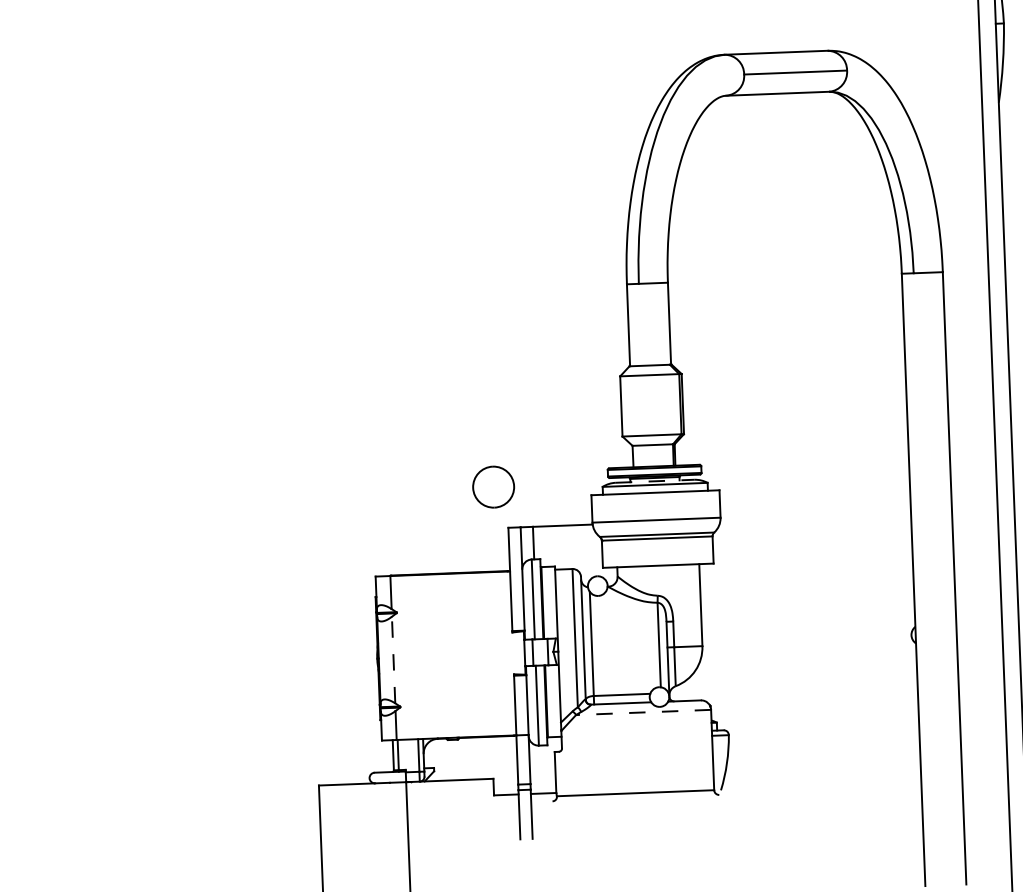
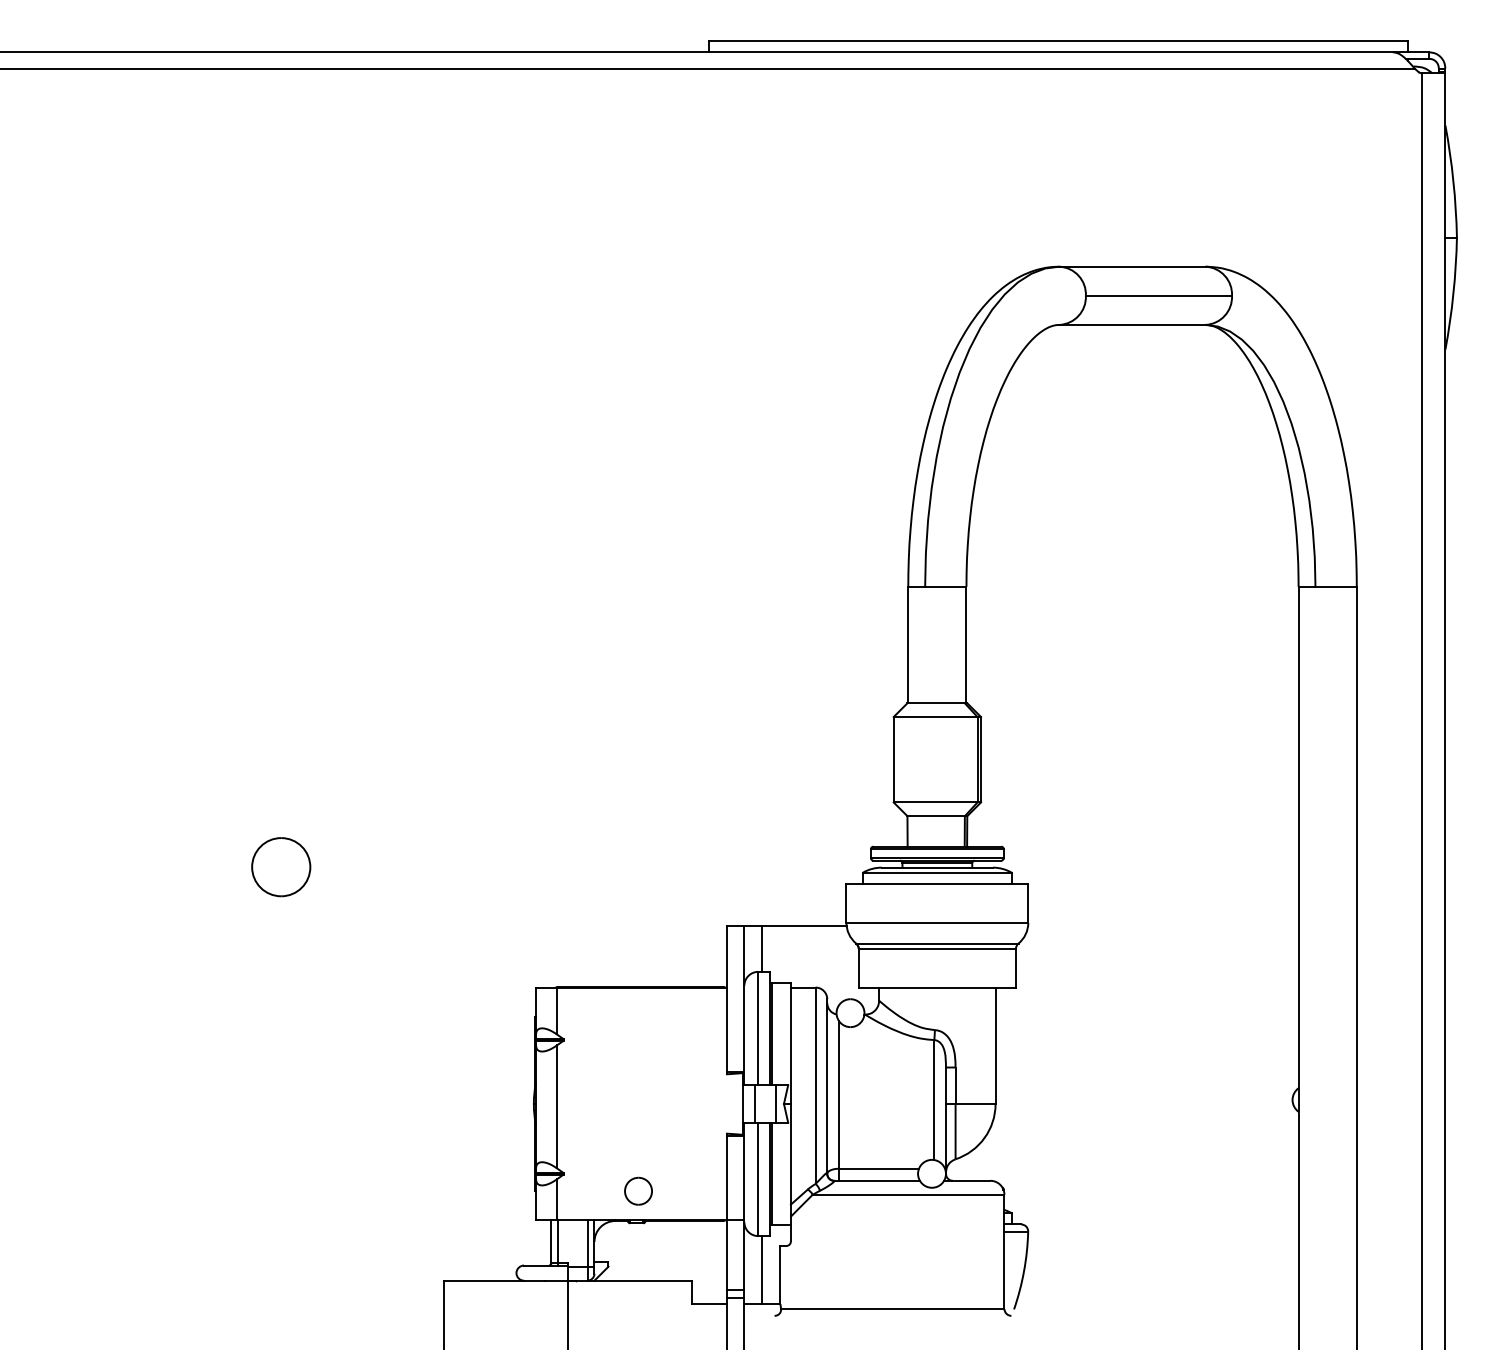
line: (655, 481) -> (937, 867), dashed -> solid
part: (493, 487) -> (281, 867), moved
line: (393, 659) -> (556, 1106), dashed -> solid
line: (643, 712) -> (908, 1194), dashed -> solid
part: (453, 716) -> (638, 1190), added
line: (542, 769) -> (761, 1270), added

